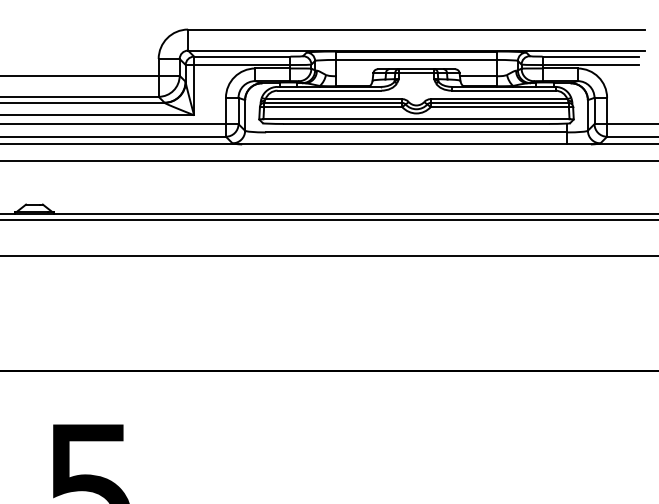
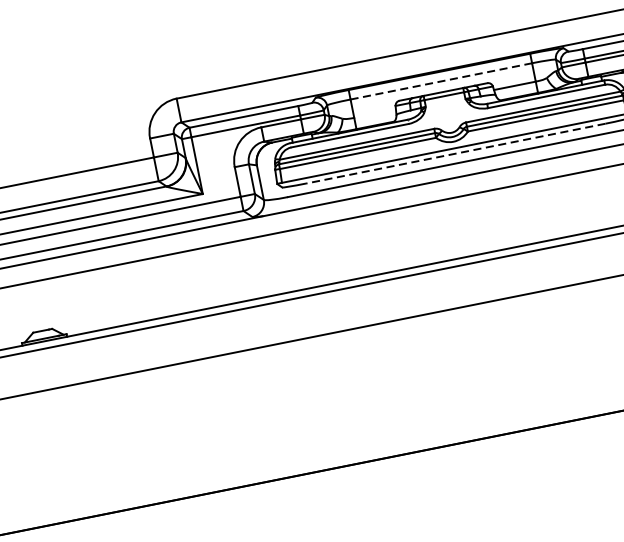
line: (417, 59) -> (442, 80), solid -> dashed
line: (416, 123) -> (455, 153), solid -> dashed

